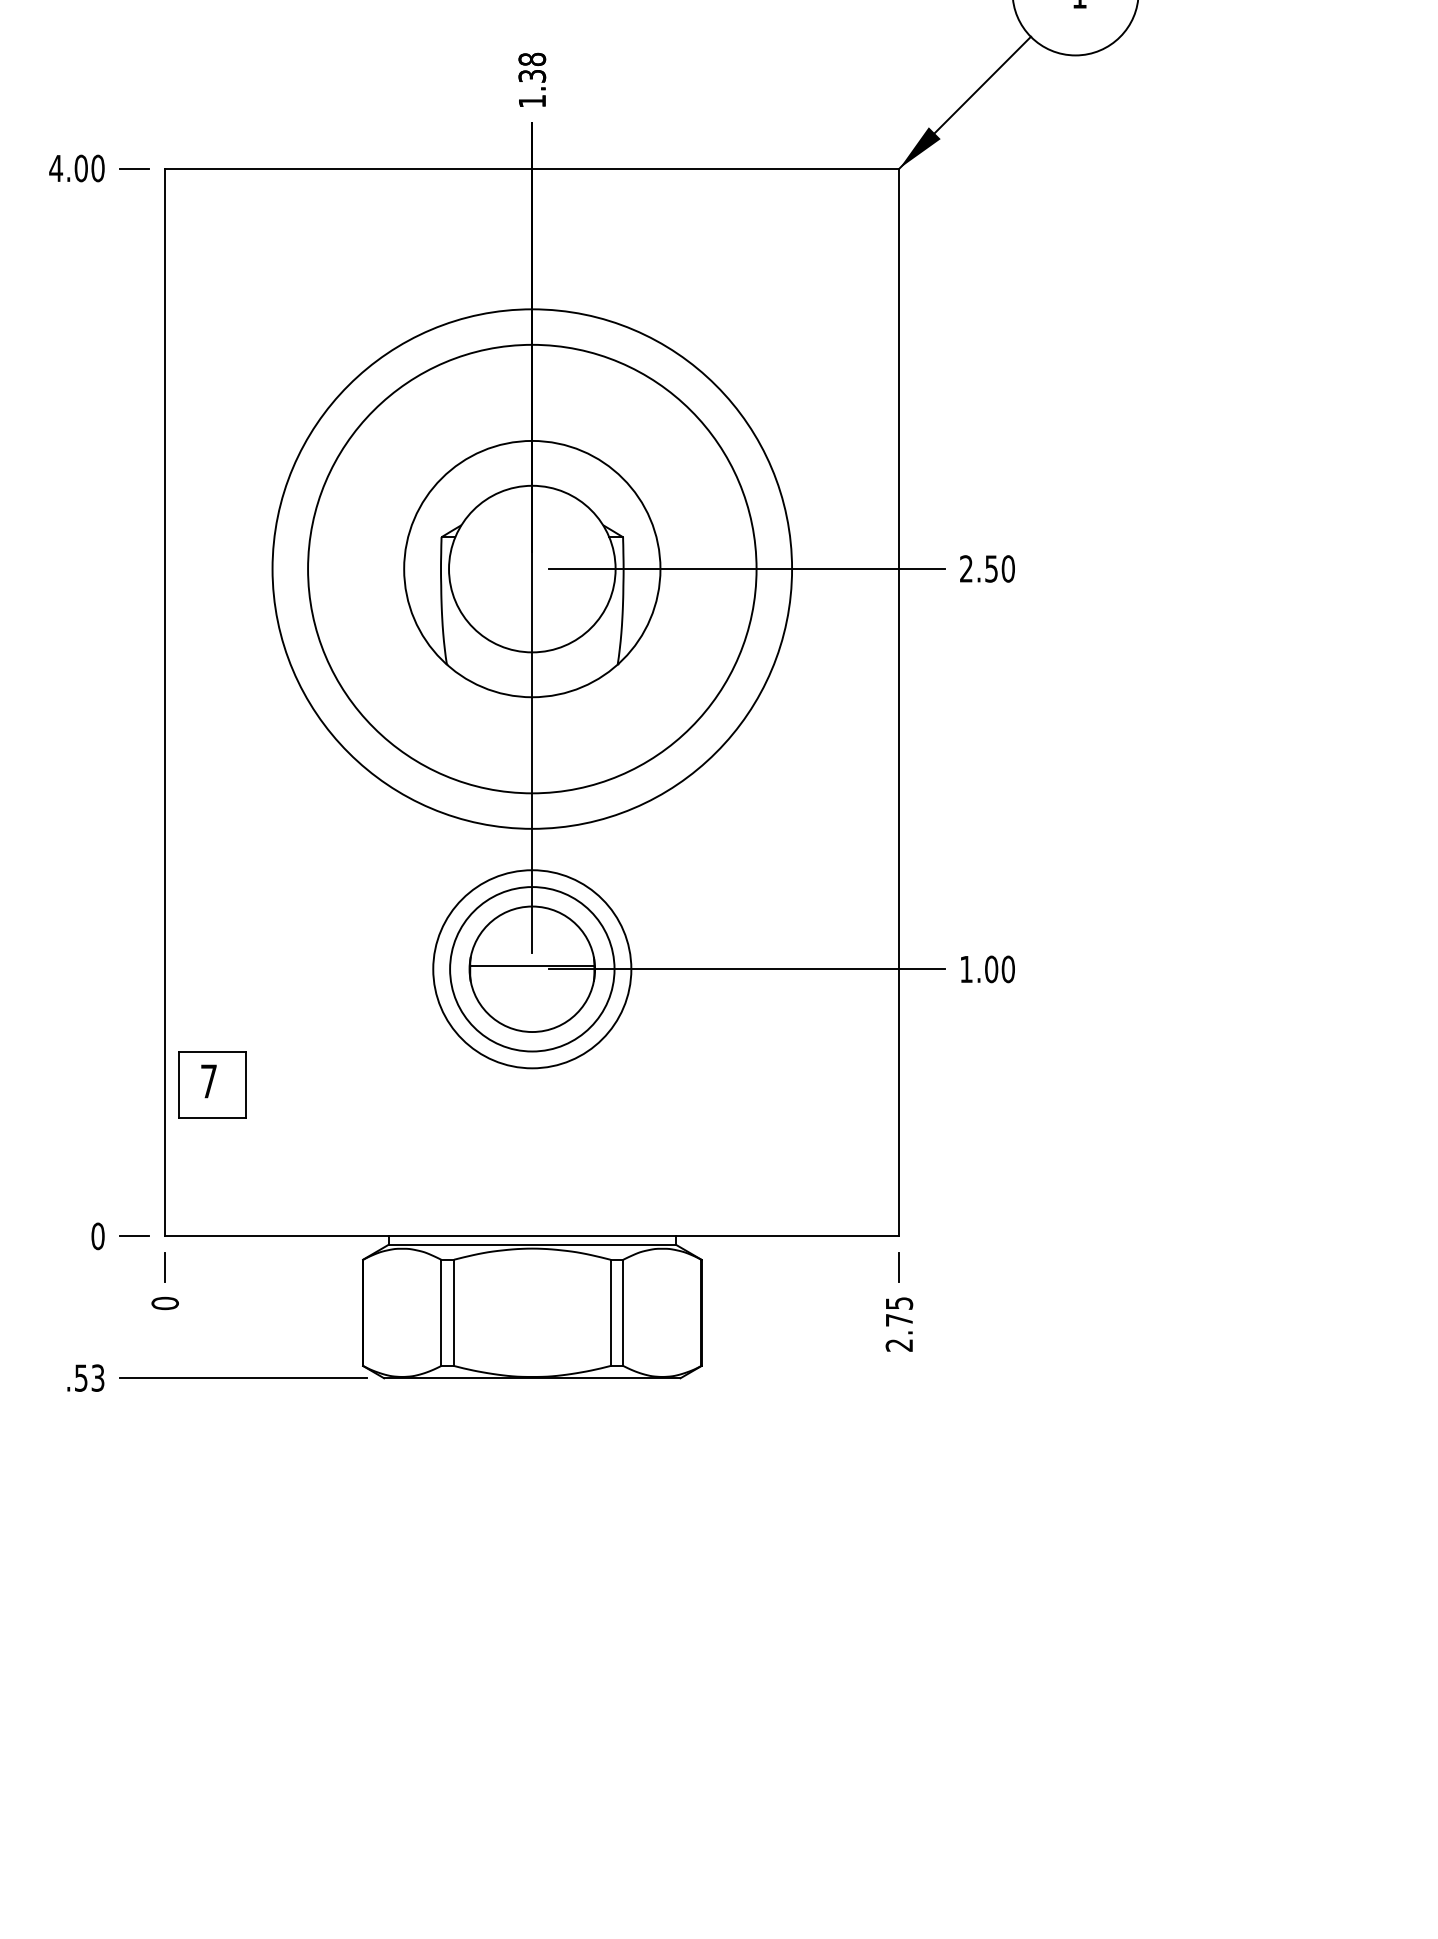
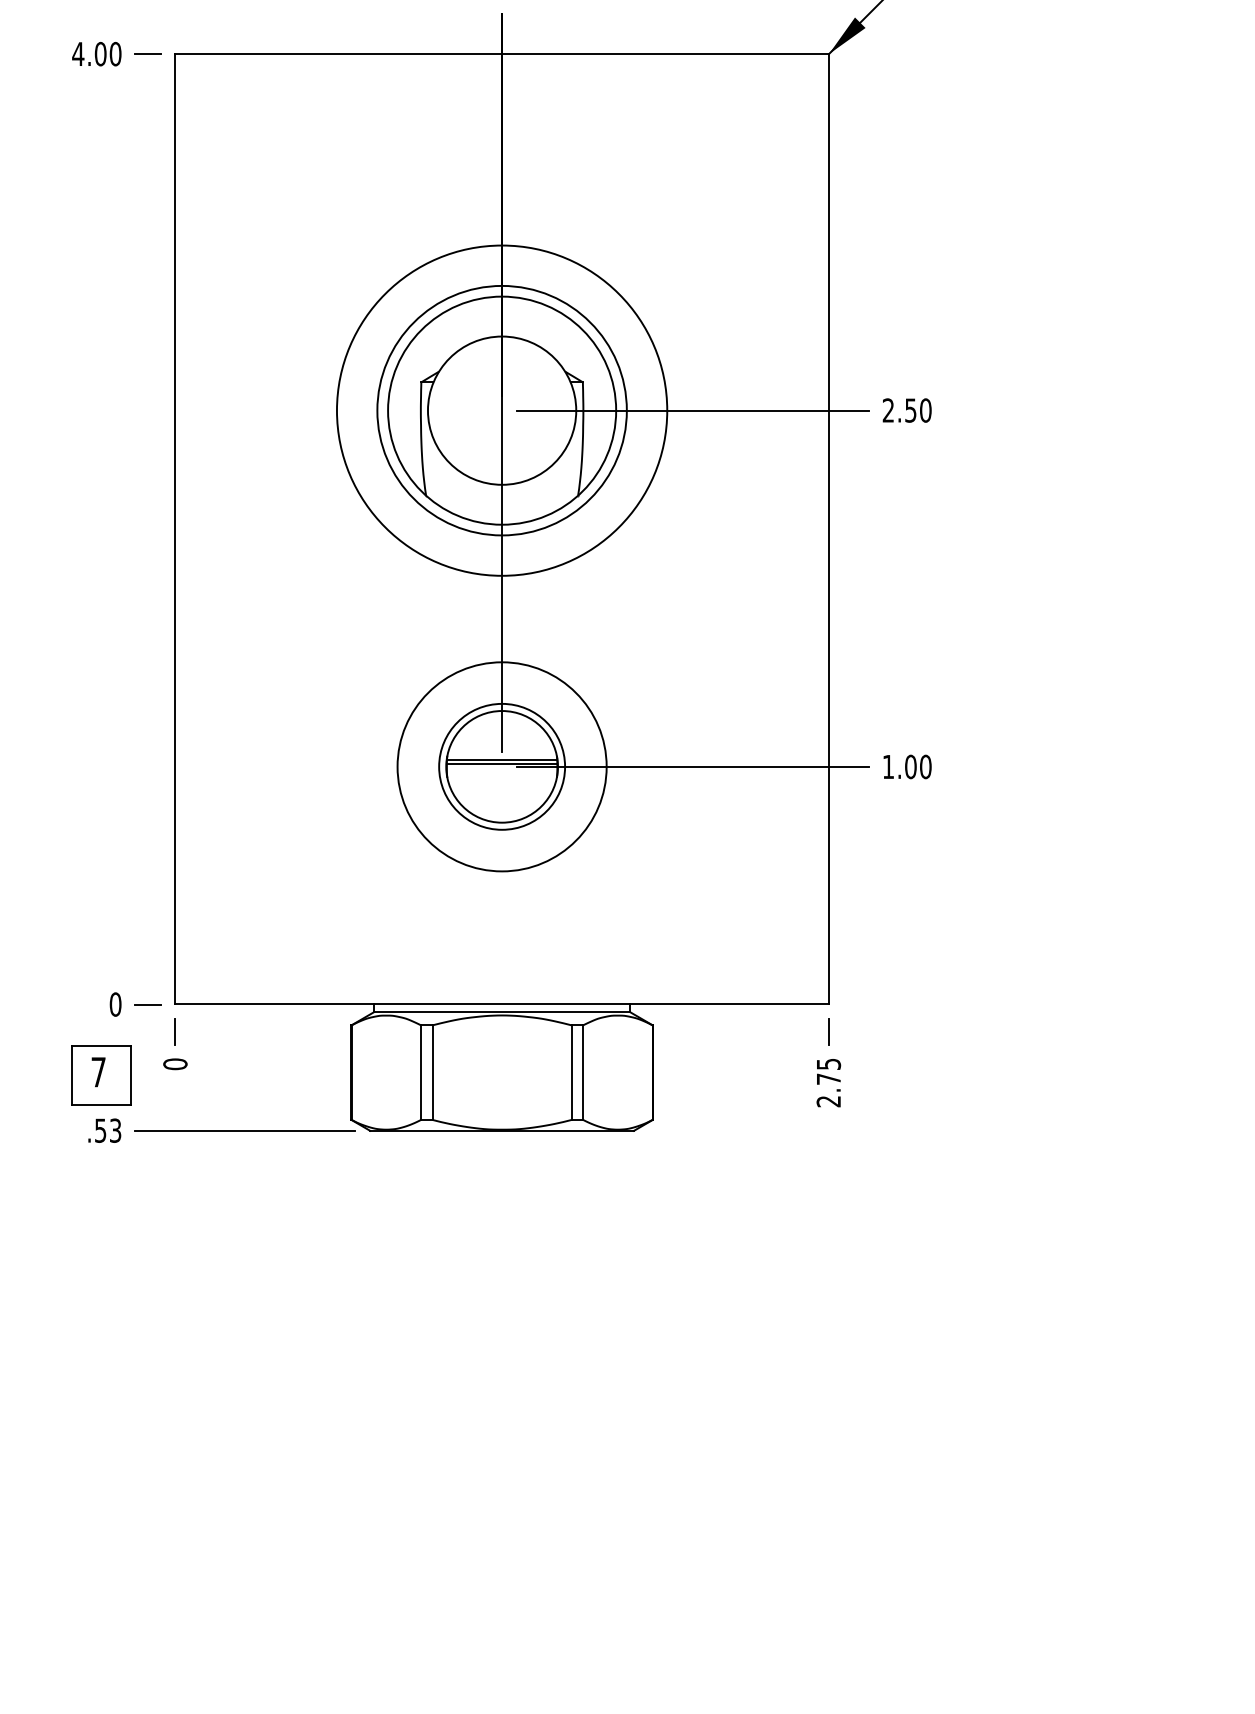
circle: (531, 568) -> (501, 410), size x0.71
circle: (532, 568) -> (502, 410), size x0.62
line: (532, 961) -> (502, 759), added
circle: (531, 968) -> (501, 766), size x1.43
circle: (532, 969) -> (502, 767), size x0.71
part: (212, 1084) -> (101, 1074), moved

